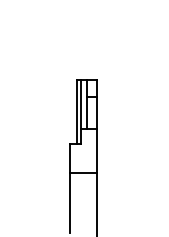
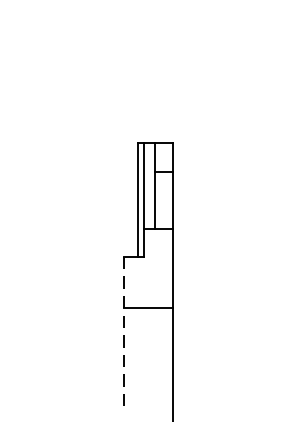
line: (69, 188) -> (123, 335), solid -> dashed

